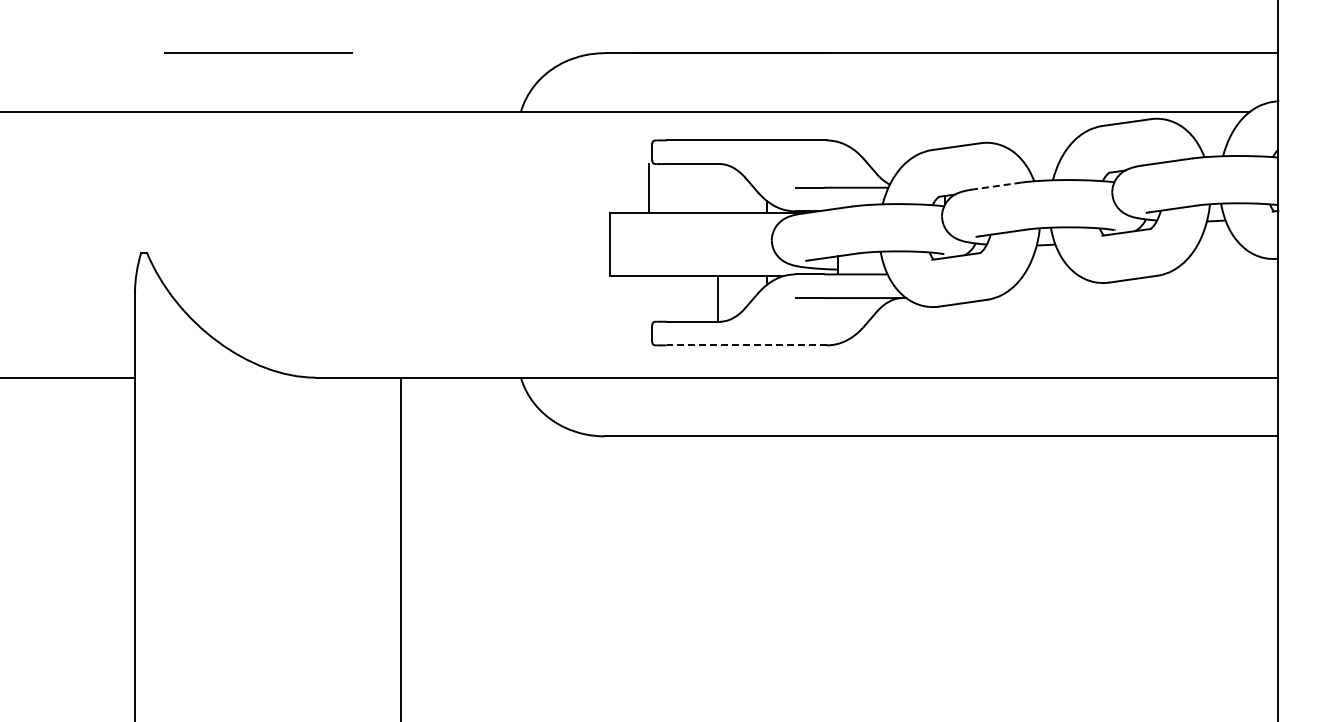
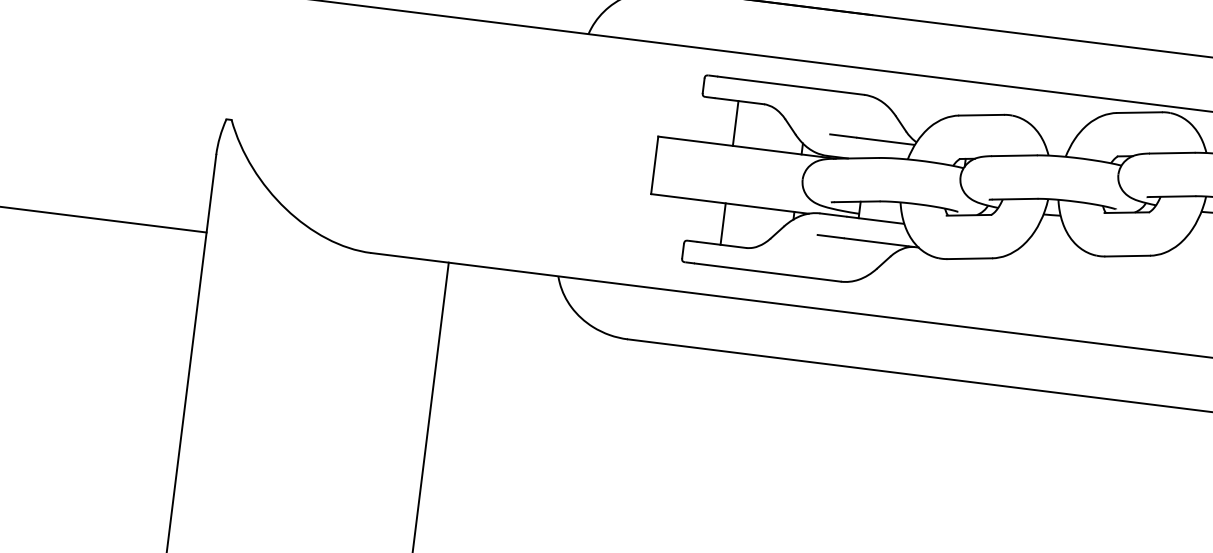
line: (996, 186) -> (1013, 156), dashed -> solid
line: (648, 188) -> (735, 123), moved
line: (717, 298) -> (722, 223), moved
line: (746, 345) -> (767, 272), dashed -> solid

